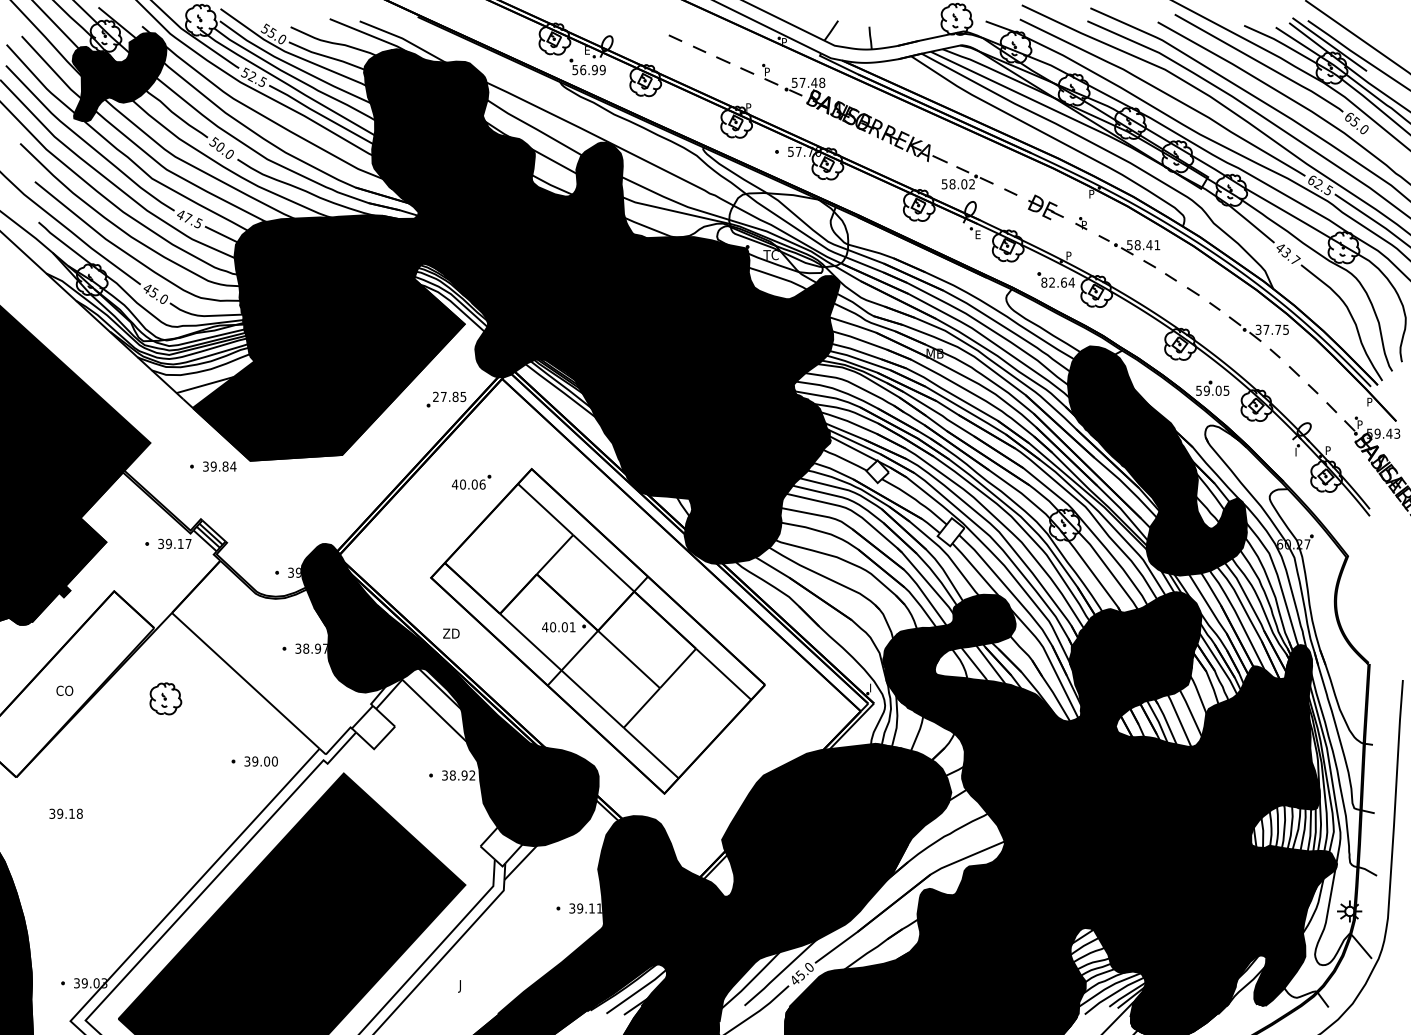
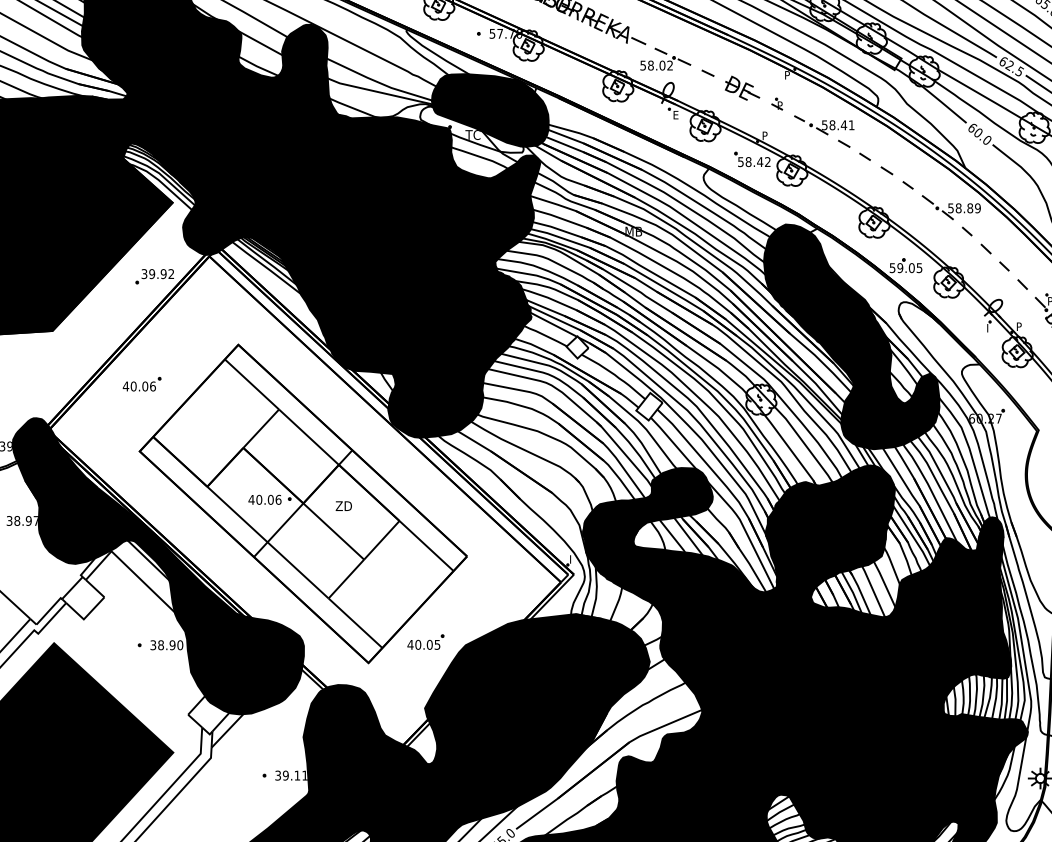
fill: (788, 230) -> (490, 110), added
text: (1288, 253) -> (980, 133), 43.7 -> 60.0
text: (1057, 282) -> (753, 161), 82.64 -> 58.42
text: (1272, 329) -> (964, 207), 37.75 -> 58.89
text: (449, 396) -> (157, 273), 27.85 -> 39.92
part: (471, 481) -> (142, 383), moved
text: (572, 627) -> (278, 500), 40.01 -> 40.06
text: (451, 633) -> (344, 506), moved
part: (722, 772) -> (425, 642), added
text: (472, 775) -> (180, 645), 38.92 -> 38.90

